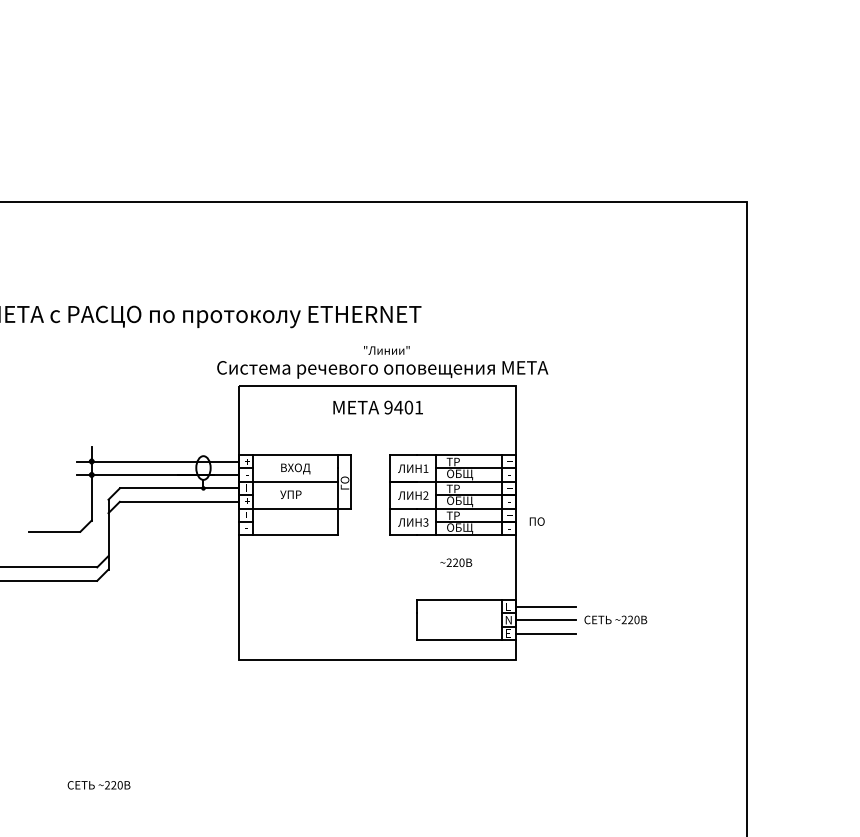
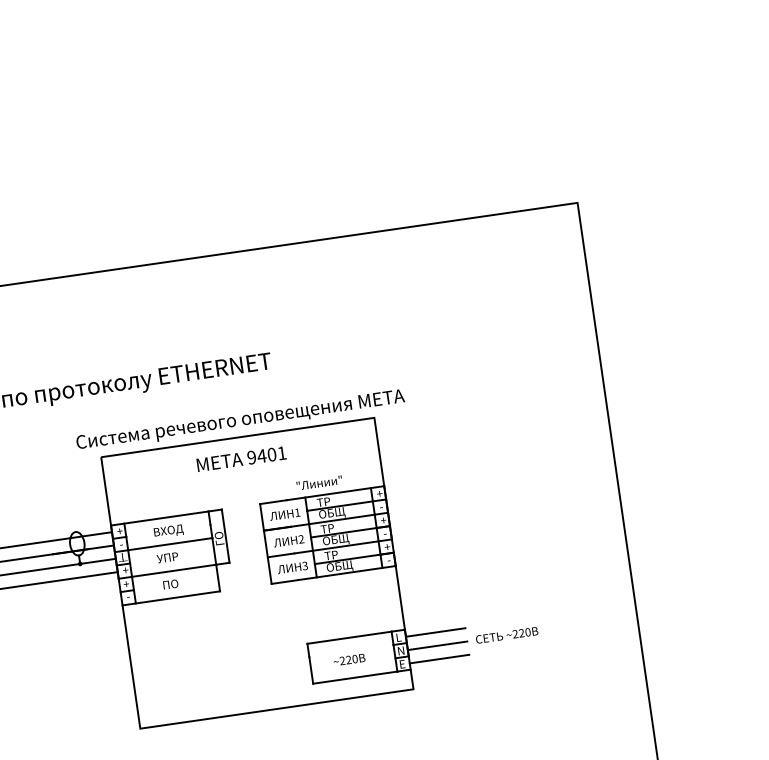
text: (386, 350) -> (319, 483), moved
text: (536, 521) -> (170, 584), moved
text: (456, 562) -> (349, 659), moved

